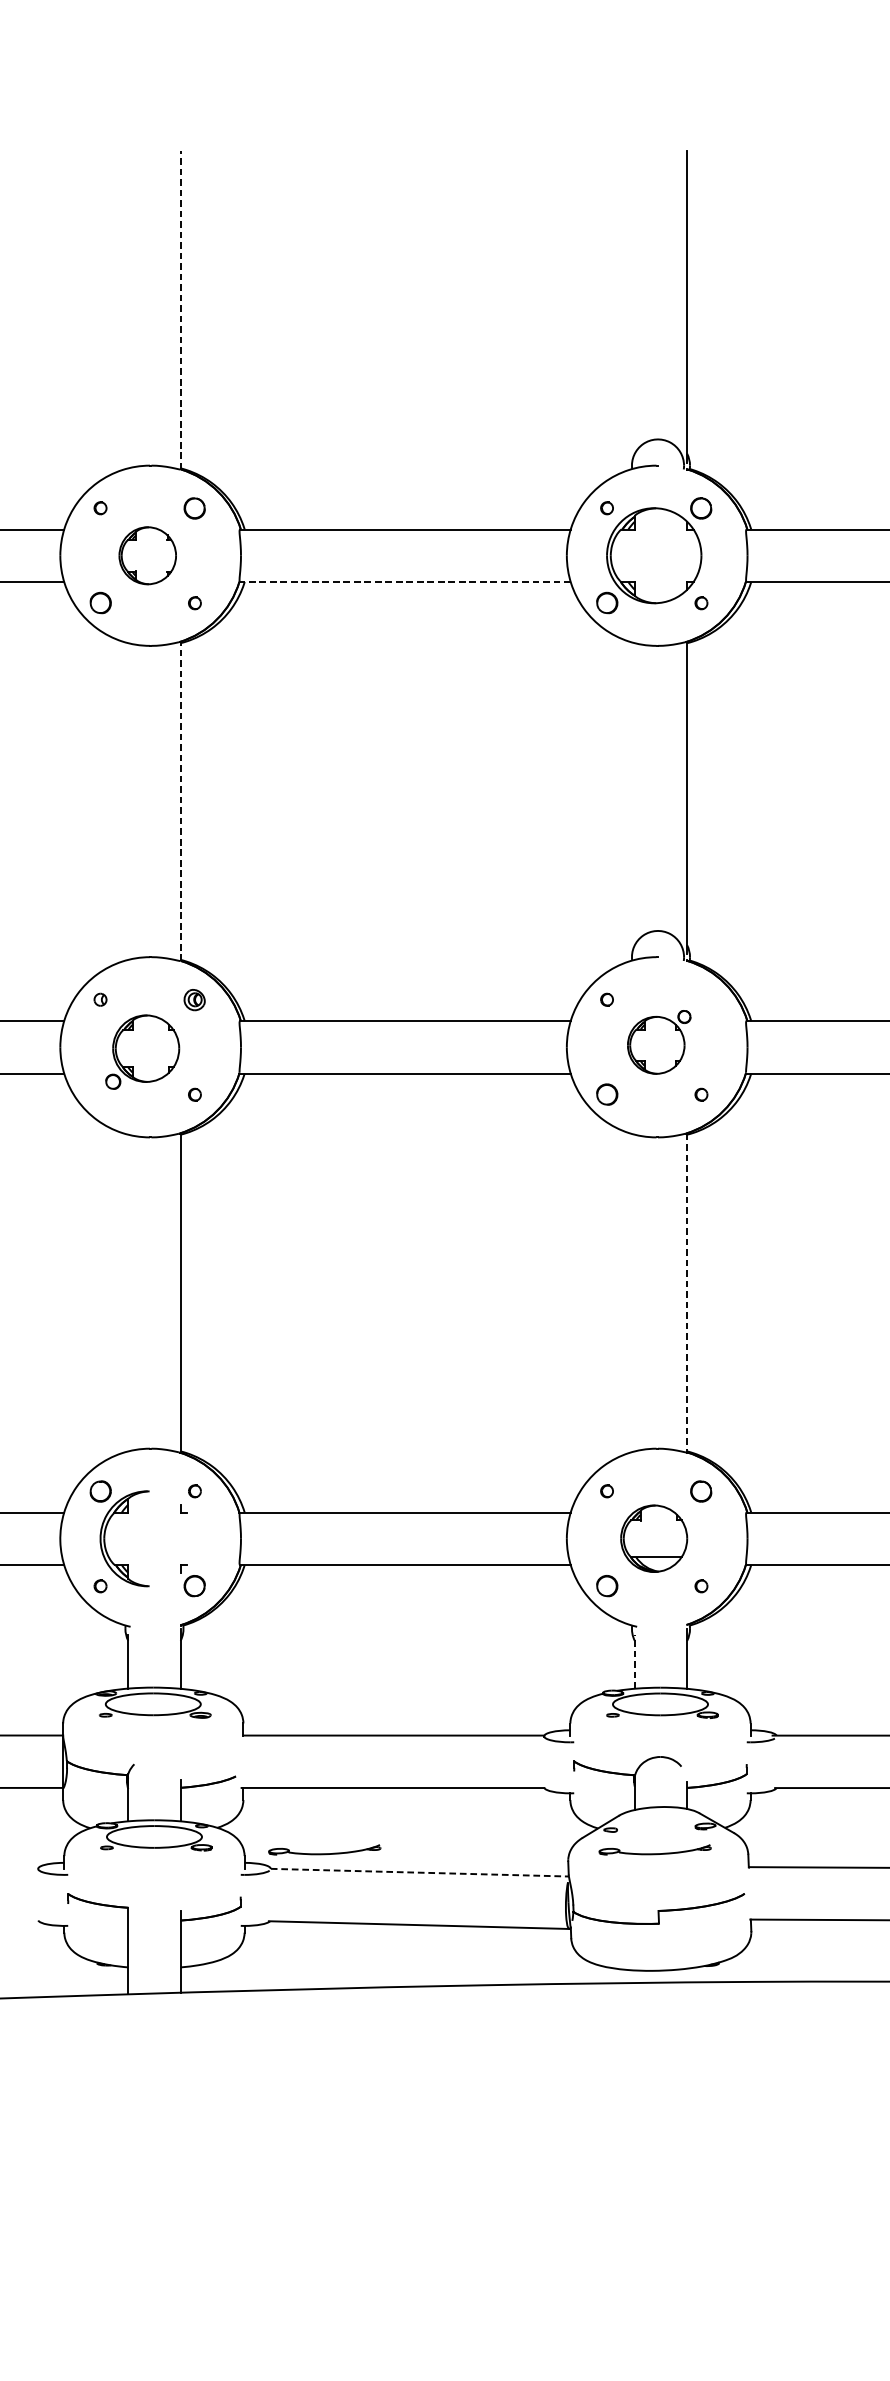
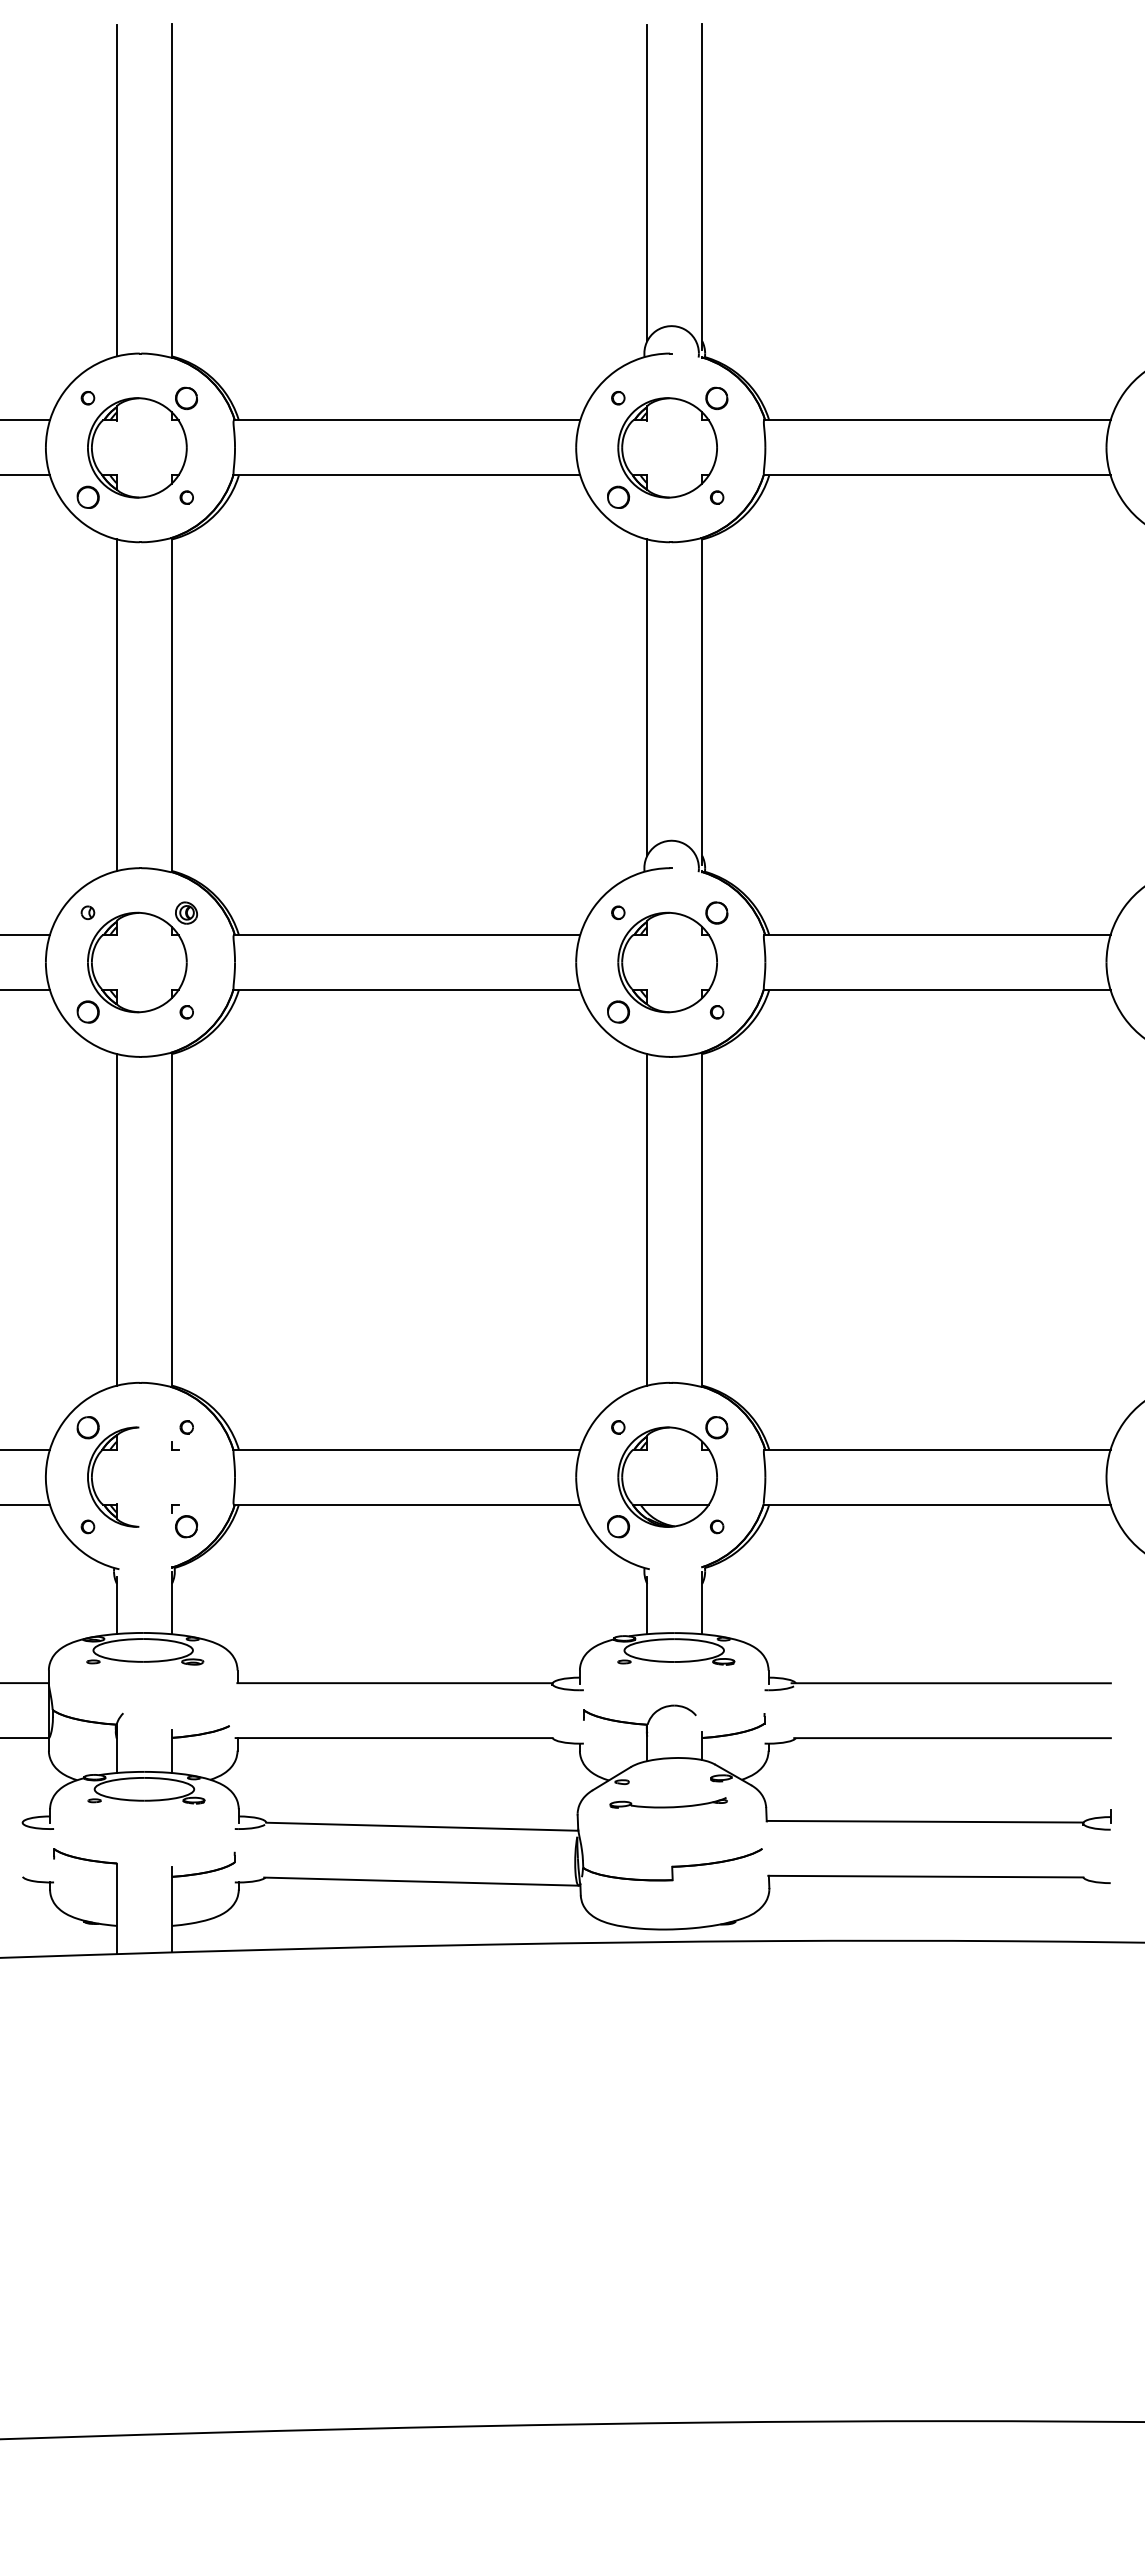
line: (634, 302) -> (647, 182), added
line: (128, 309) -> (117, 190), added
line: (180, 309) -> (171, 190), dashed -> solid
part: (147, 555) -> (137, 447), size x1.67
line: (404, 582) -> (406, 475), dashed -> solid
line: (634, 794) -> (647, 697), added
line: (180, 800) -> (171, 704), dashed -> solid
line: (128, 801) -> (117, 705), added
part: (658, 1042) -> (672, 957), size x1.67
part: (142, 1052) -> (131, 967), size x1.43
line: (128, 1292) -> (117, 1219), added
line: (634, 1292) -> (647, 1219), added
line: (687, 1293) -> (702, 1220), dashed -> solid
part: (654, 1538) -> (667, 1476), size x1.43
line: (634, 1661) -> (647, 1605), dashed -> solid
part: (324, 1849) -> (322, 1802), removed
line: (420, 1872) -> (422, 1826), dashed -> solid

